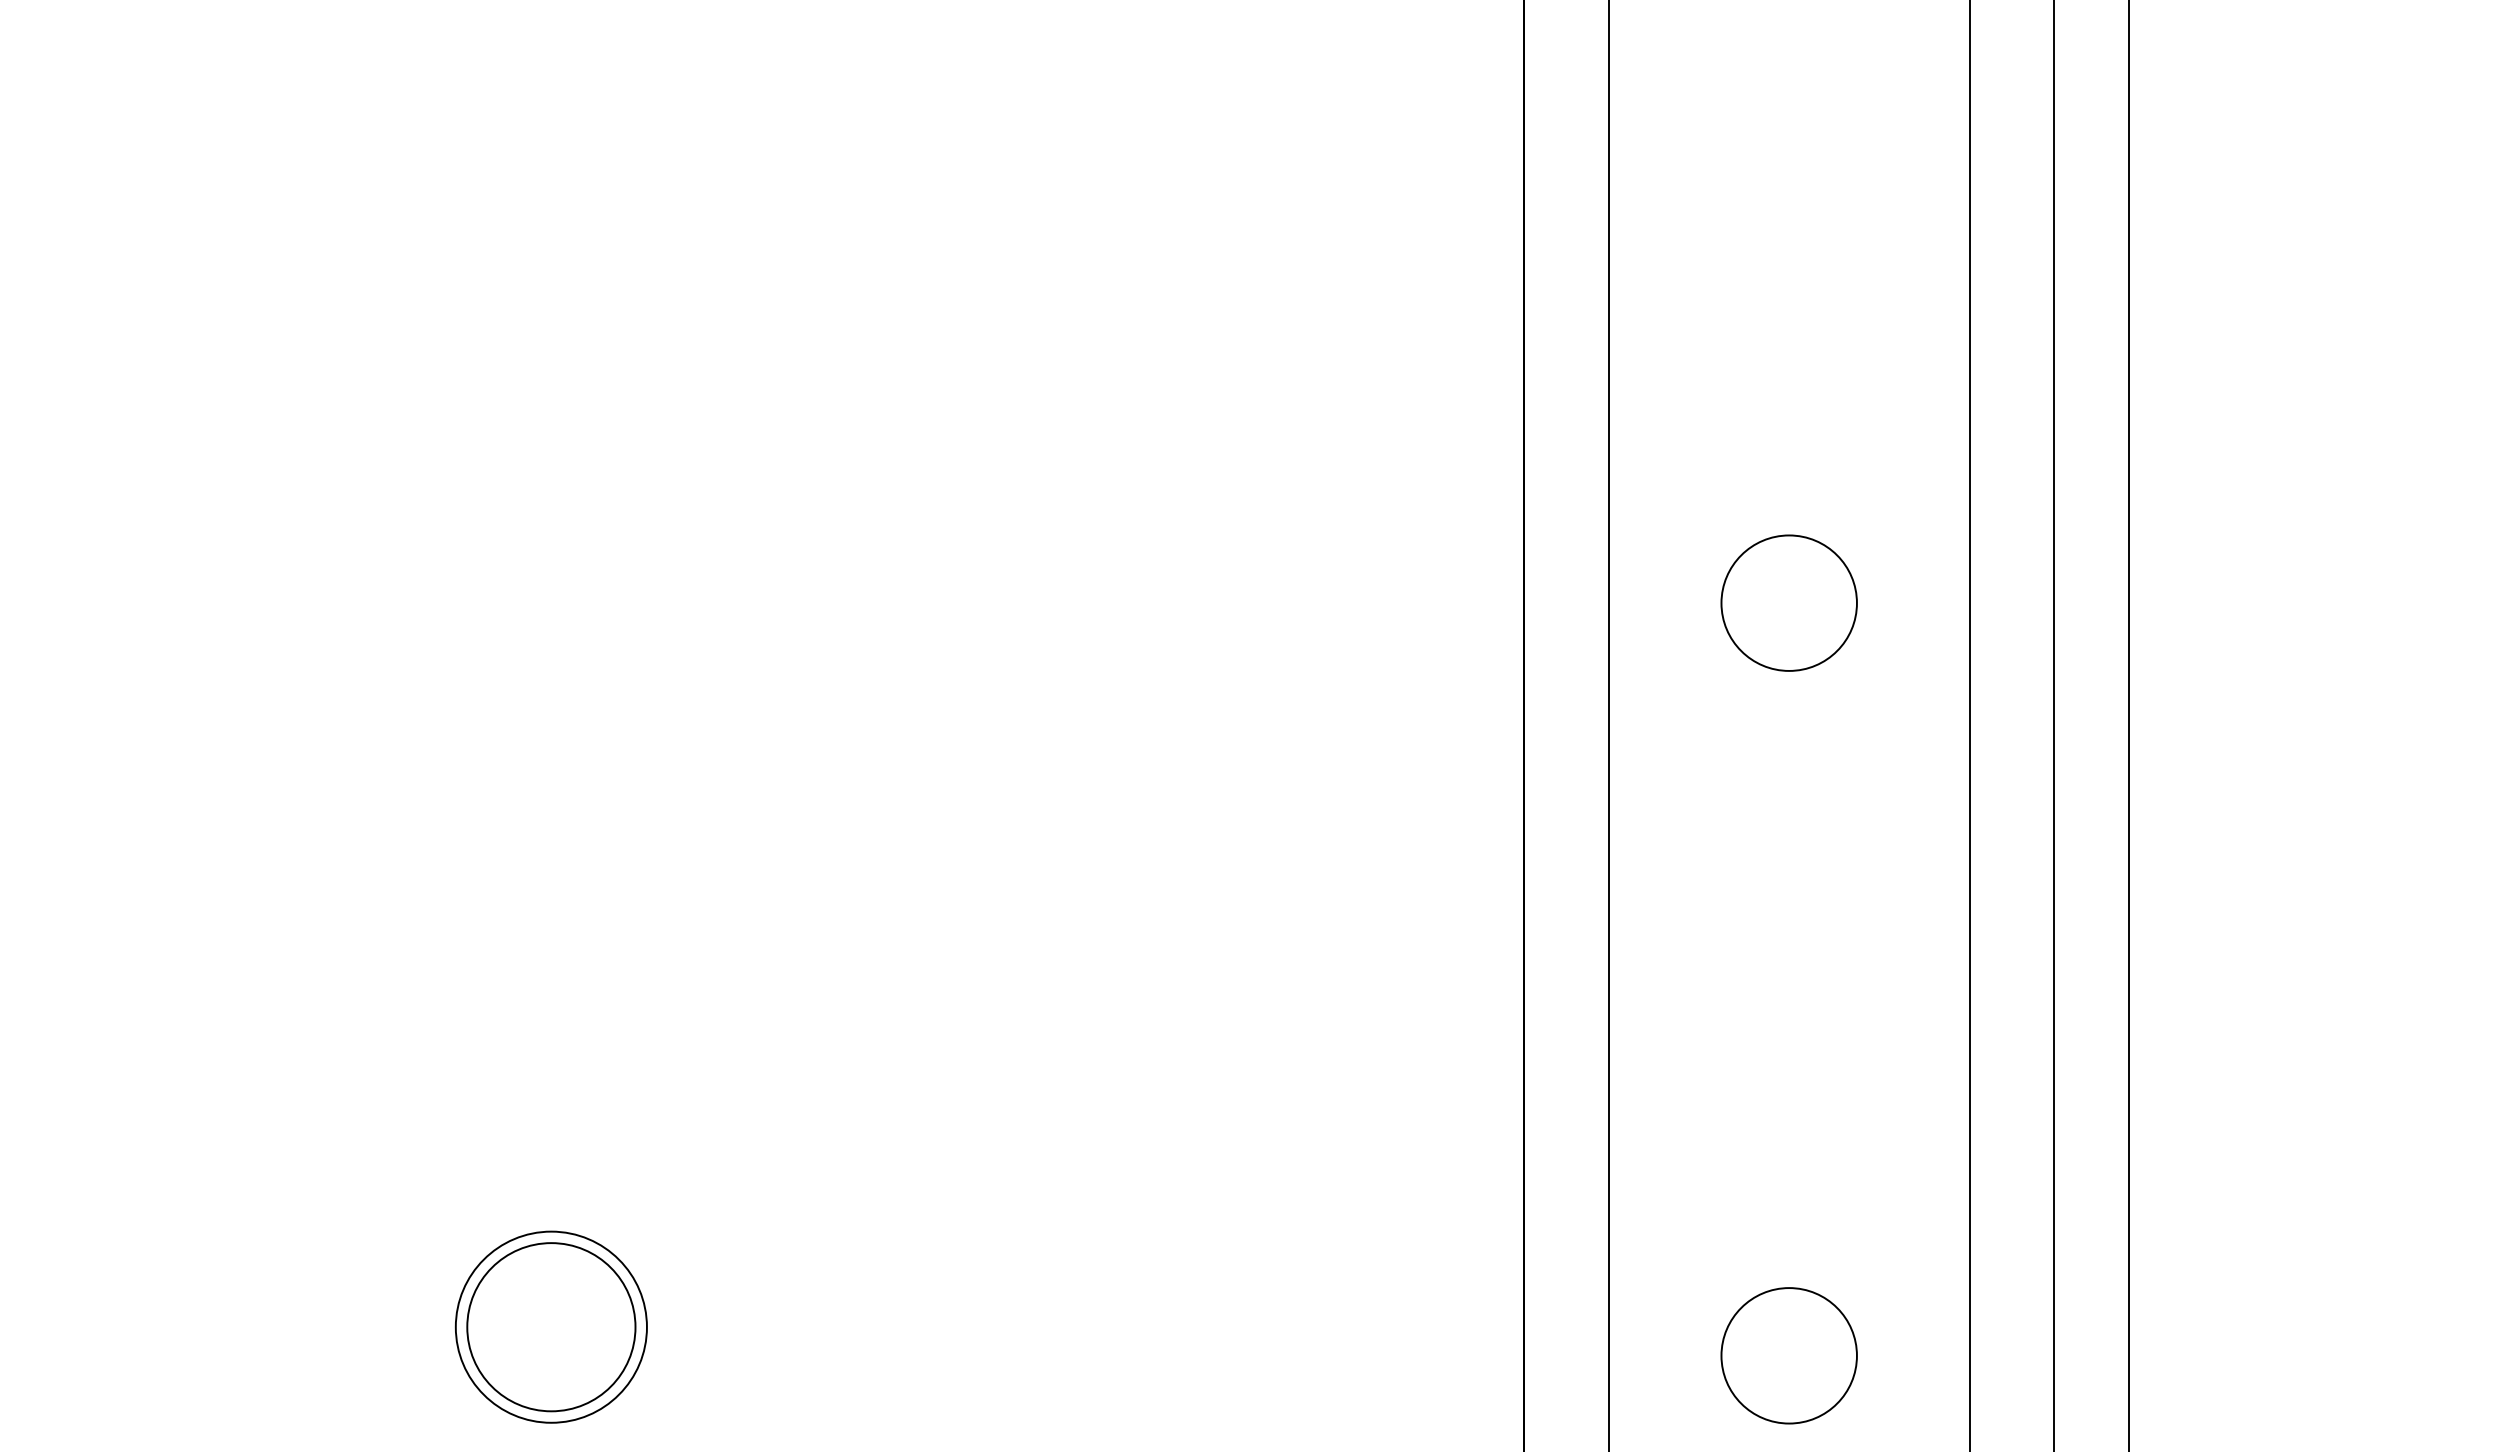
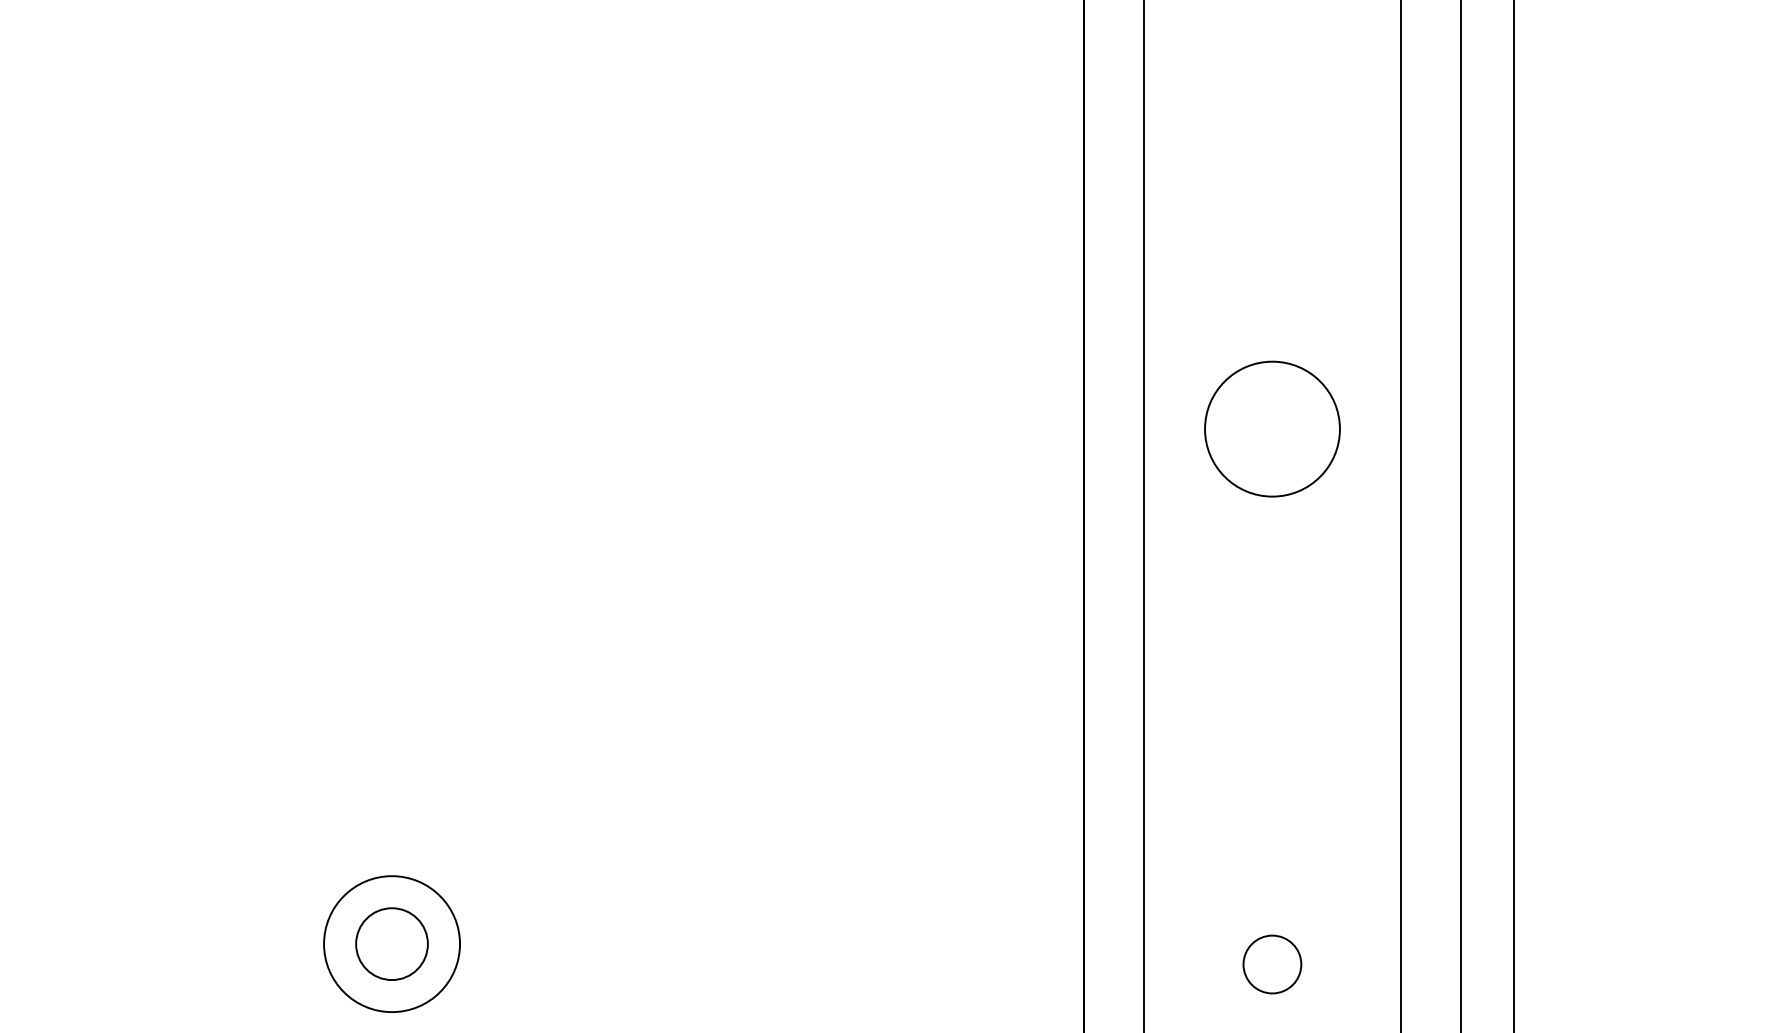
circle: (1788, 602) -> (1271, 428), size x1.4
circle: (551, 1327) -> (392, 944), size x0.6
circle: (1788, 1355) -> (1271, 964), size x0.6

